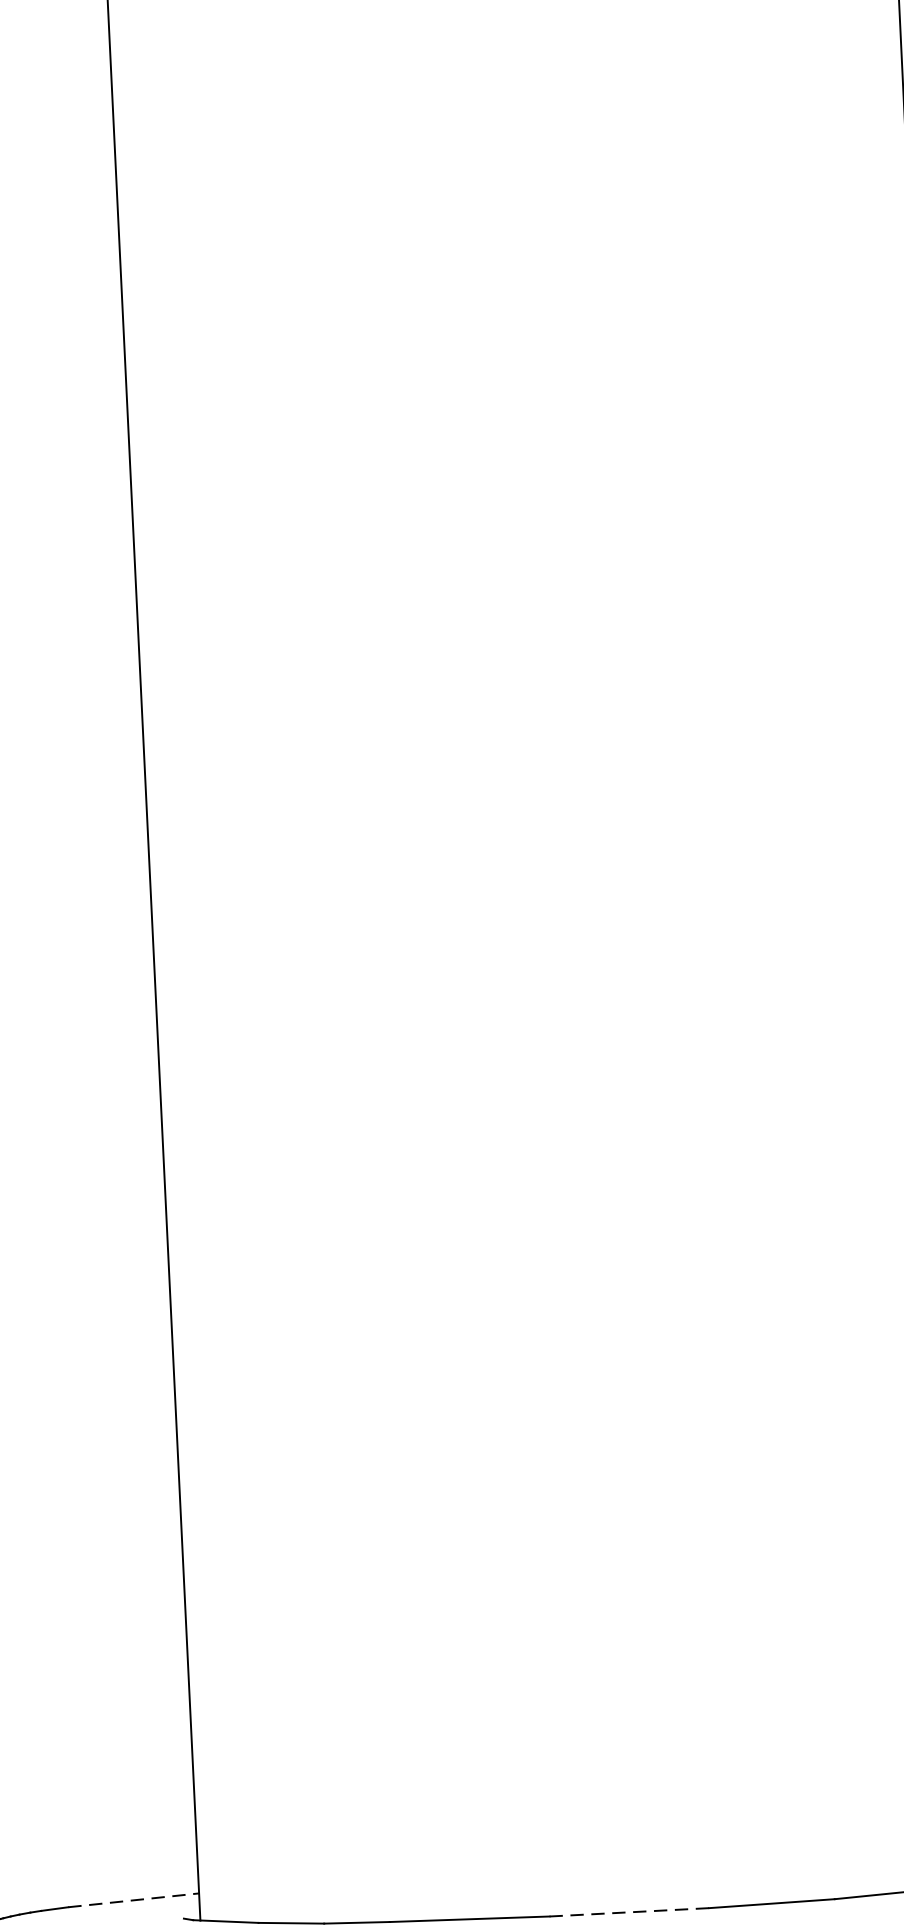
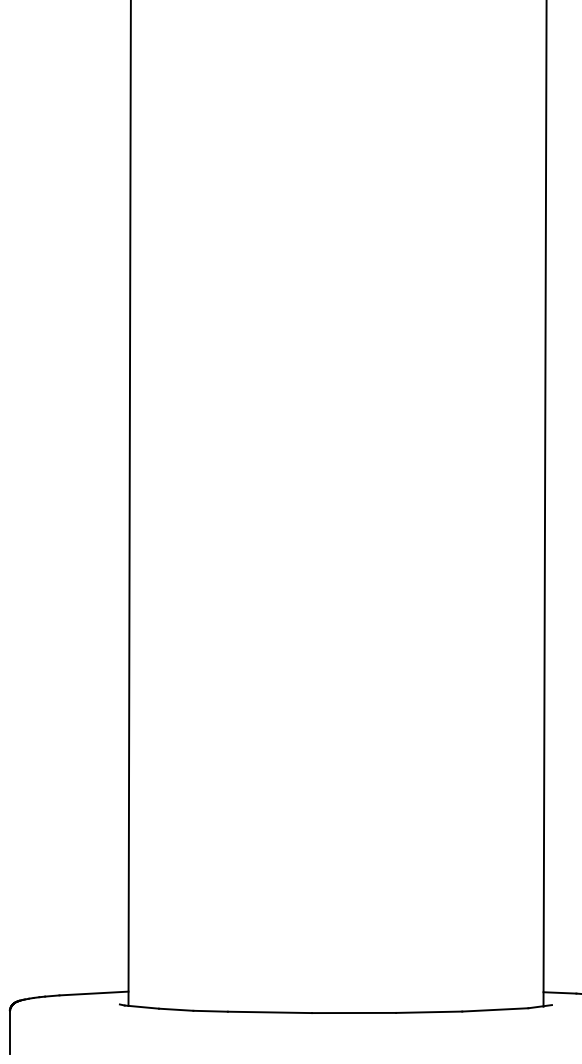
line: (134, 1900) -> (94, 993), dashed -> solid
line: (630, 1913) -> (354, 1013), dashed -> solid

